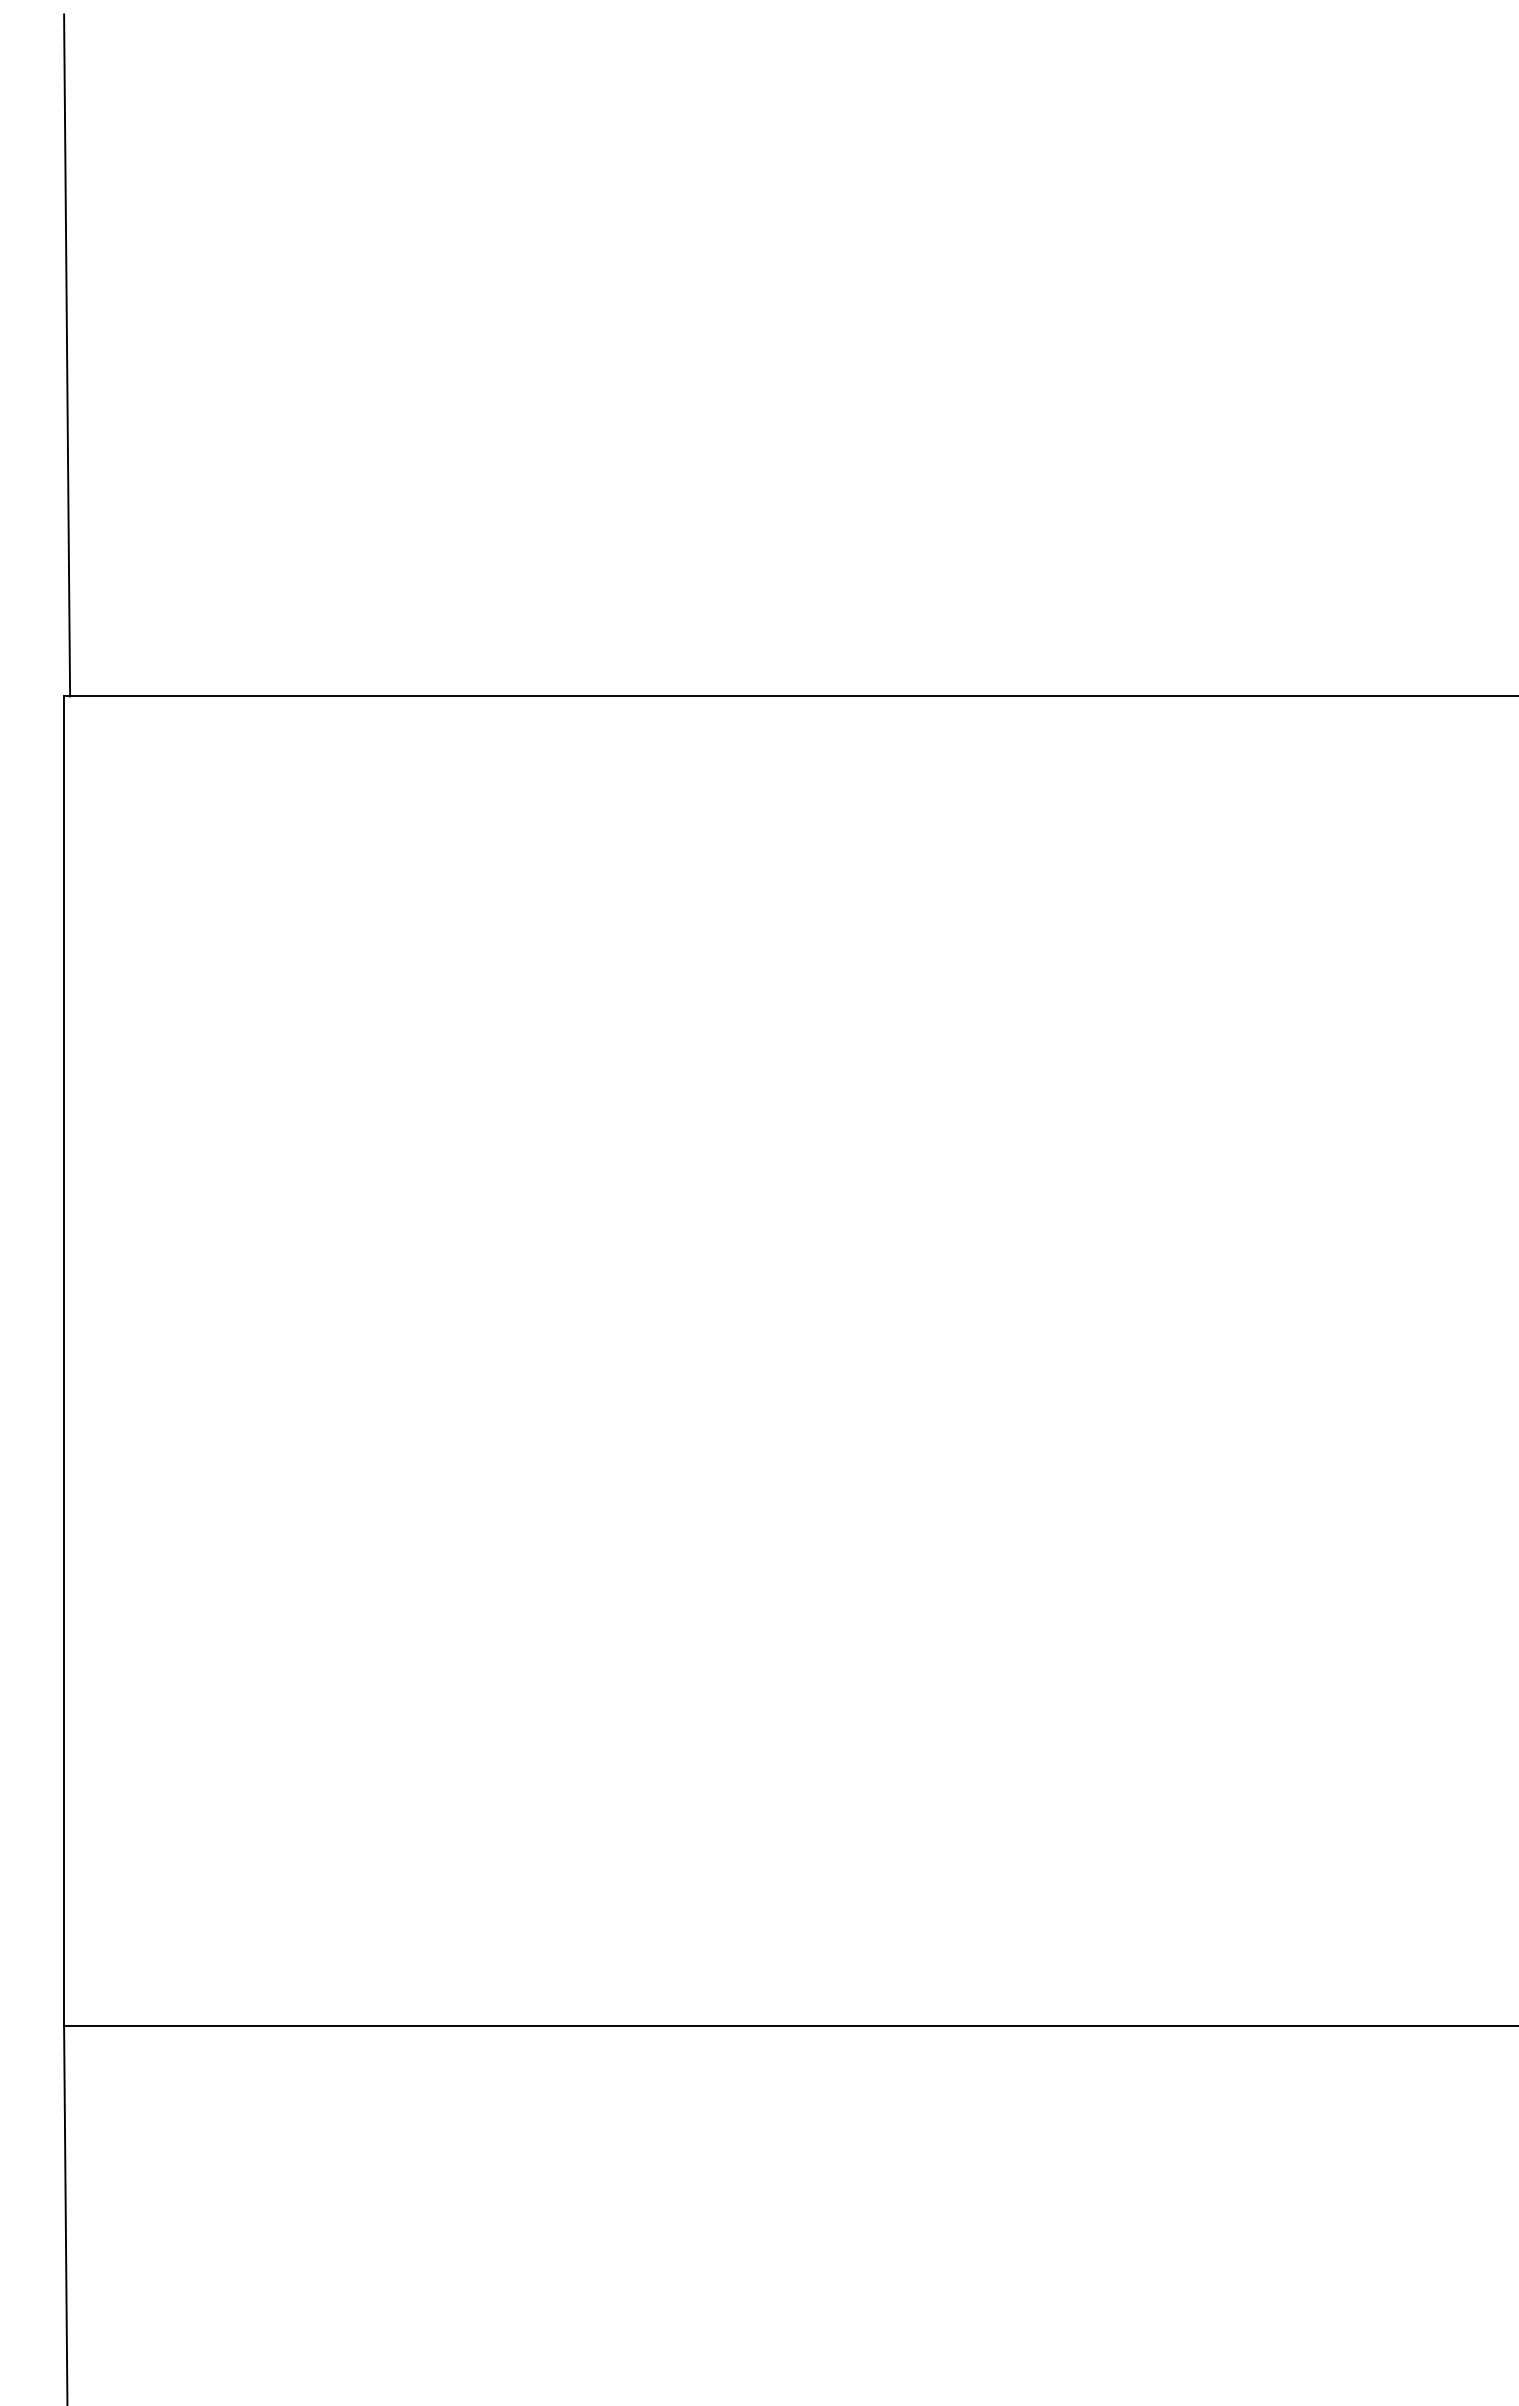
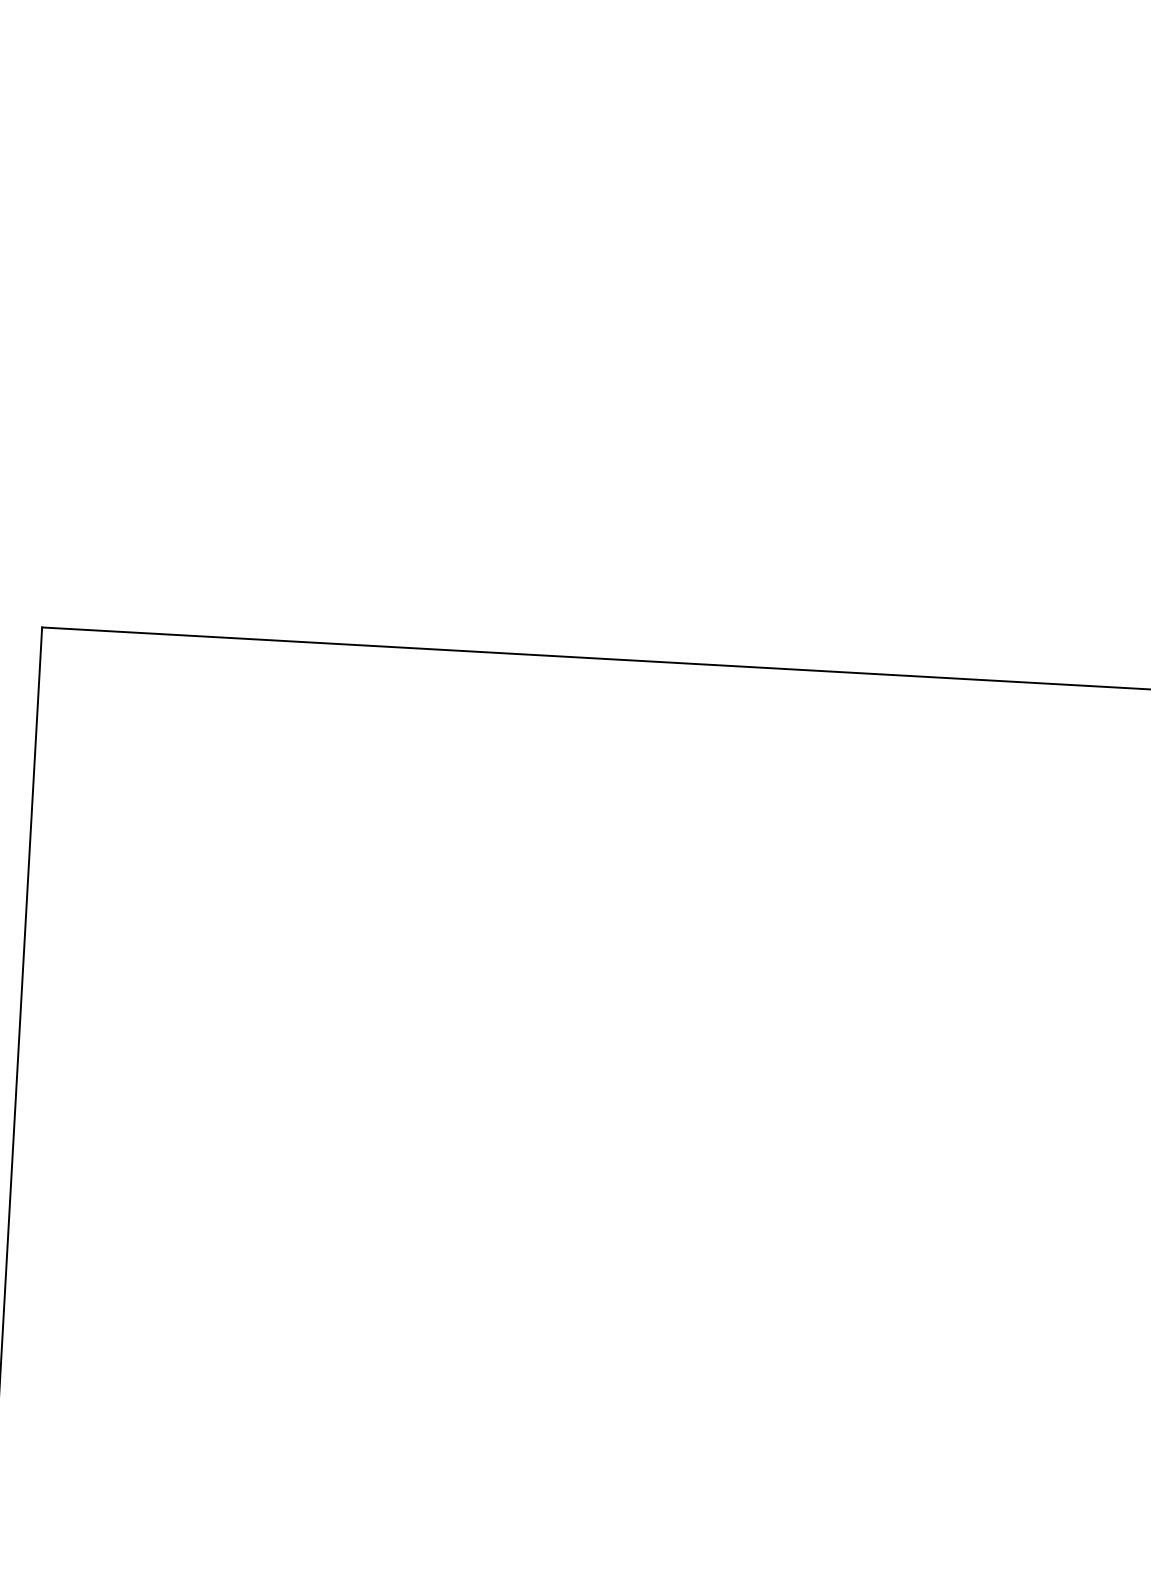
line: (67, 355) -> (59, 369), removed

